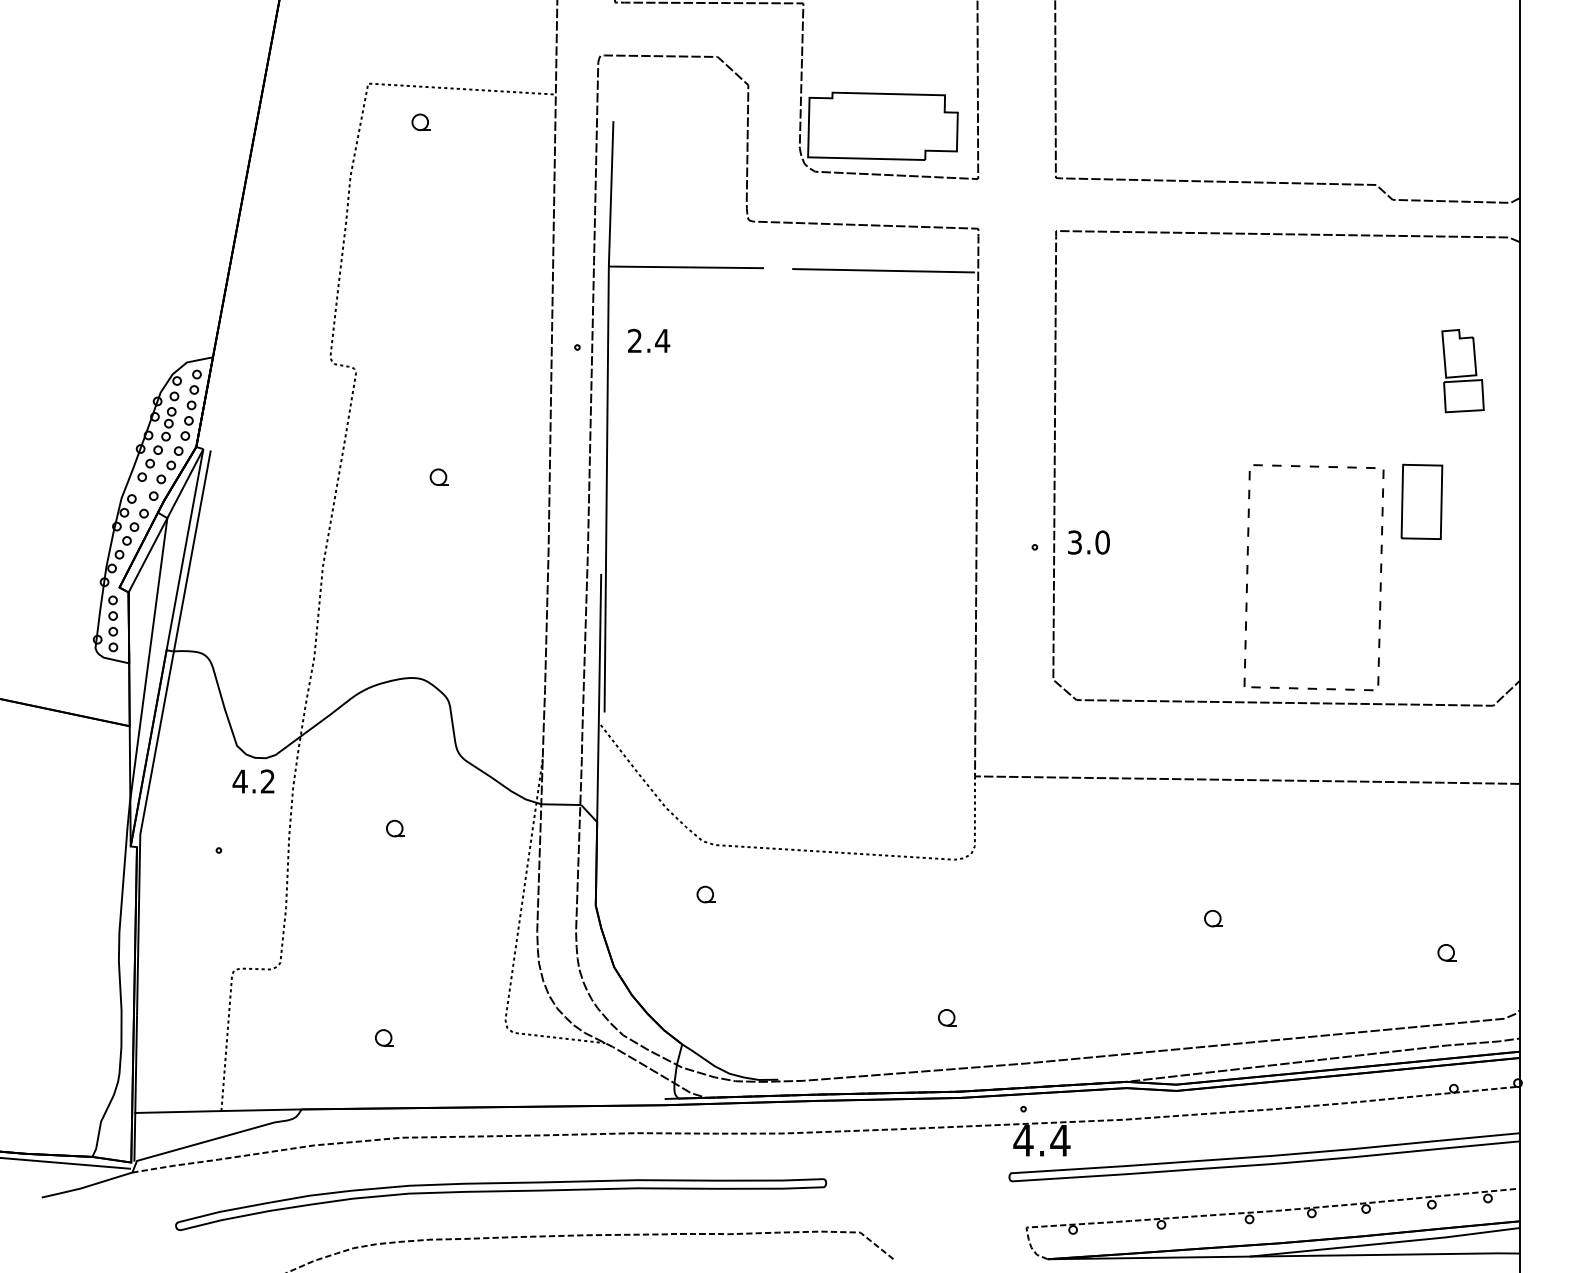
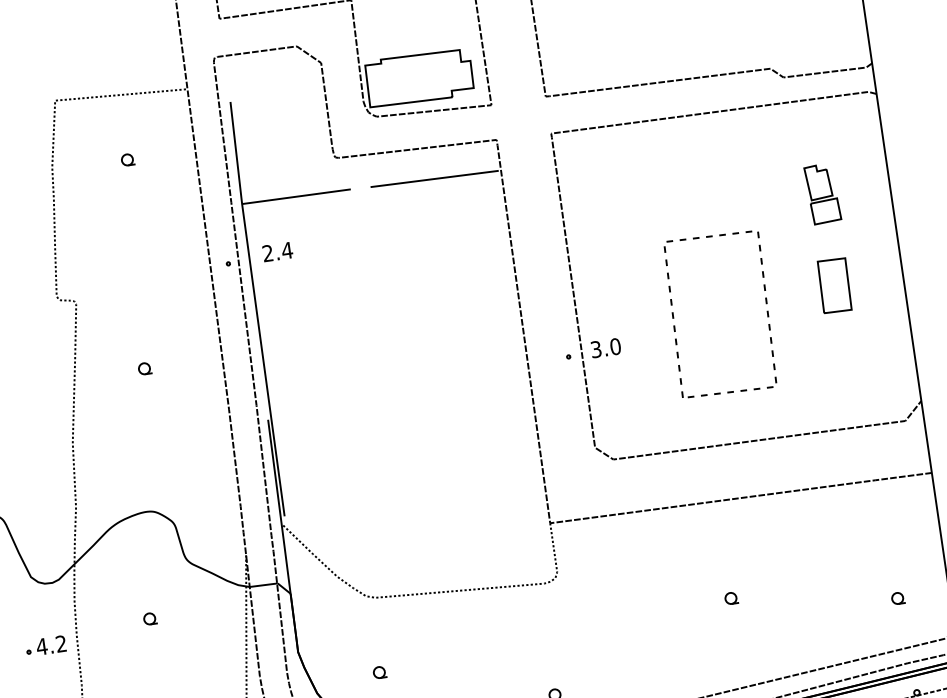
part: (420, 121) -> (127, 159), moved
part: (1462, 371) -> (822, 194), moved
part: (1248, 573) -> (674, 318), moved
text: (253, 781) -> (51, 645), moved
part: (705, 894) -> (379, 672), moved

